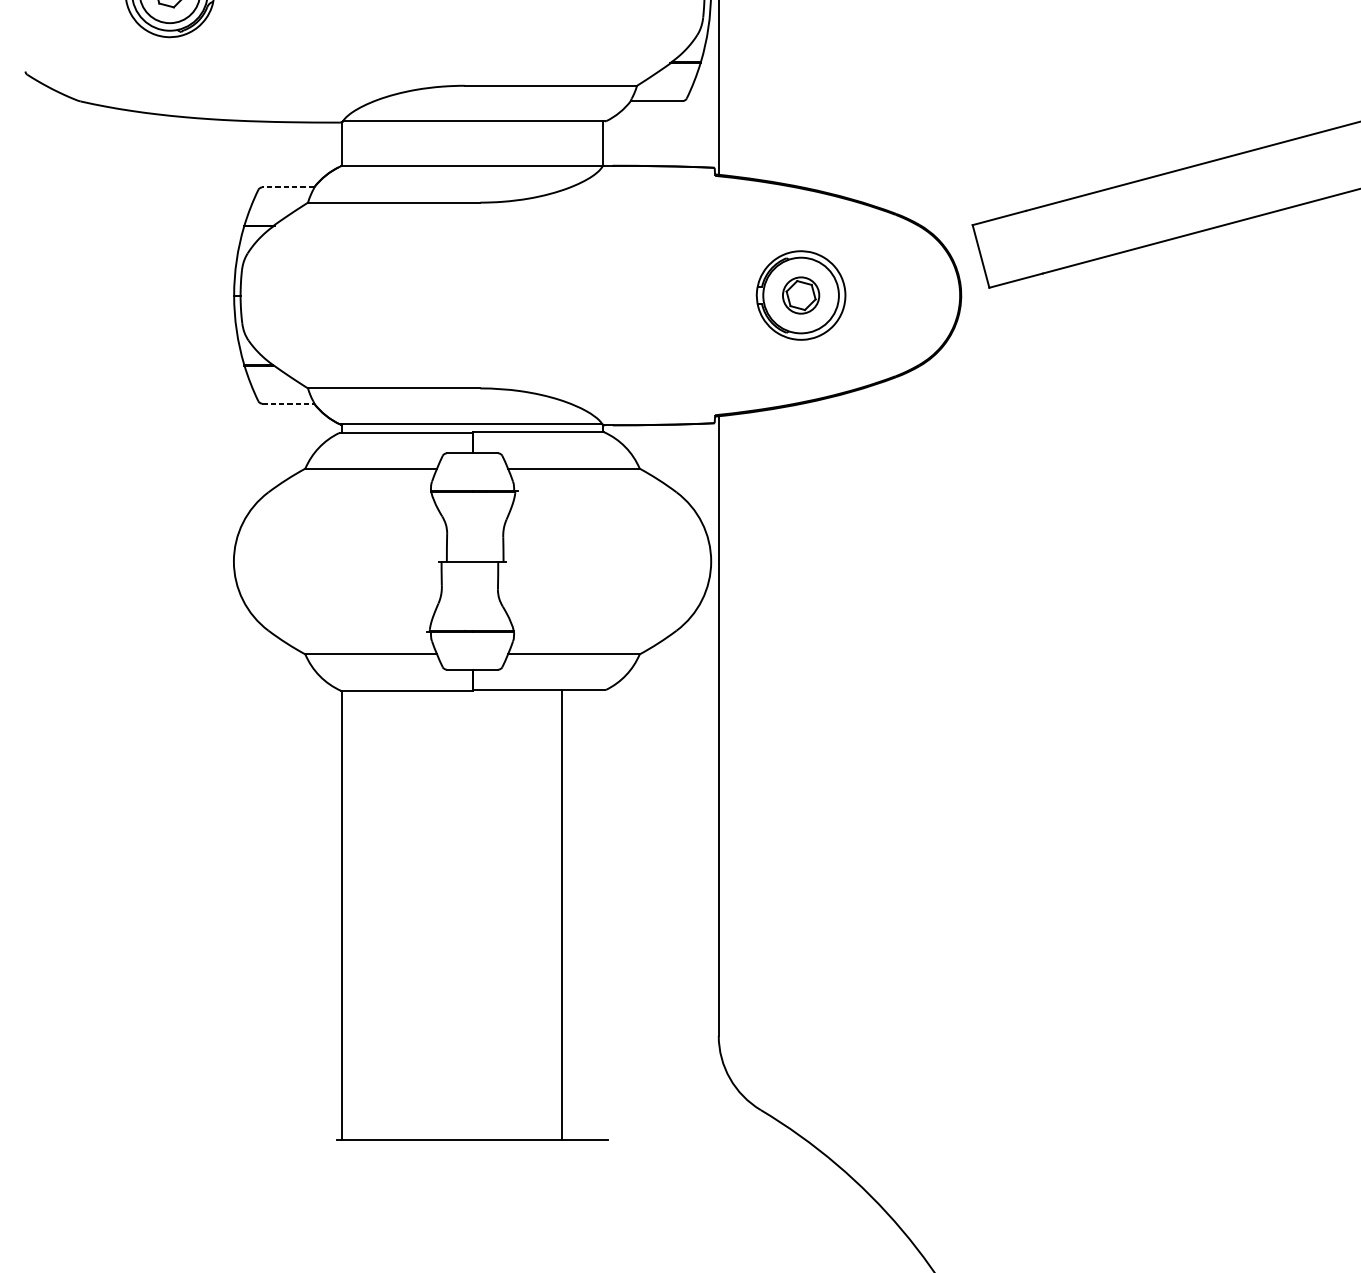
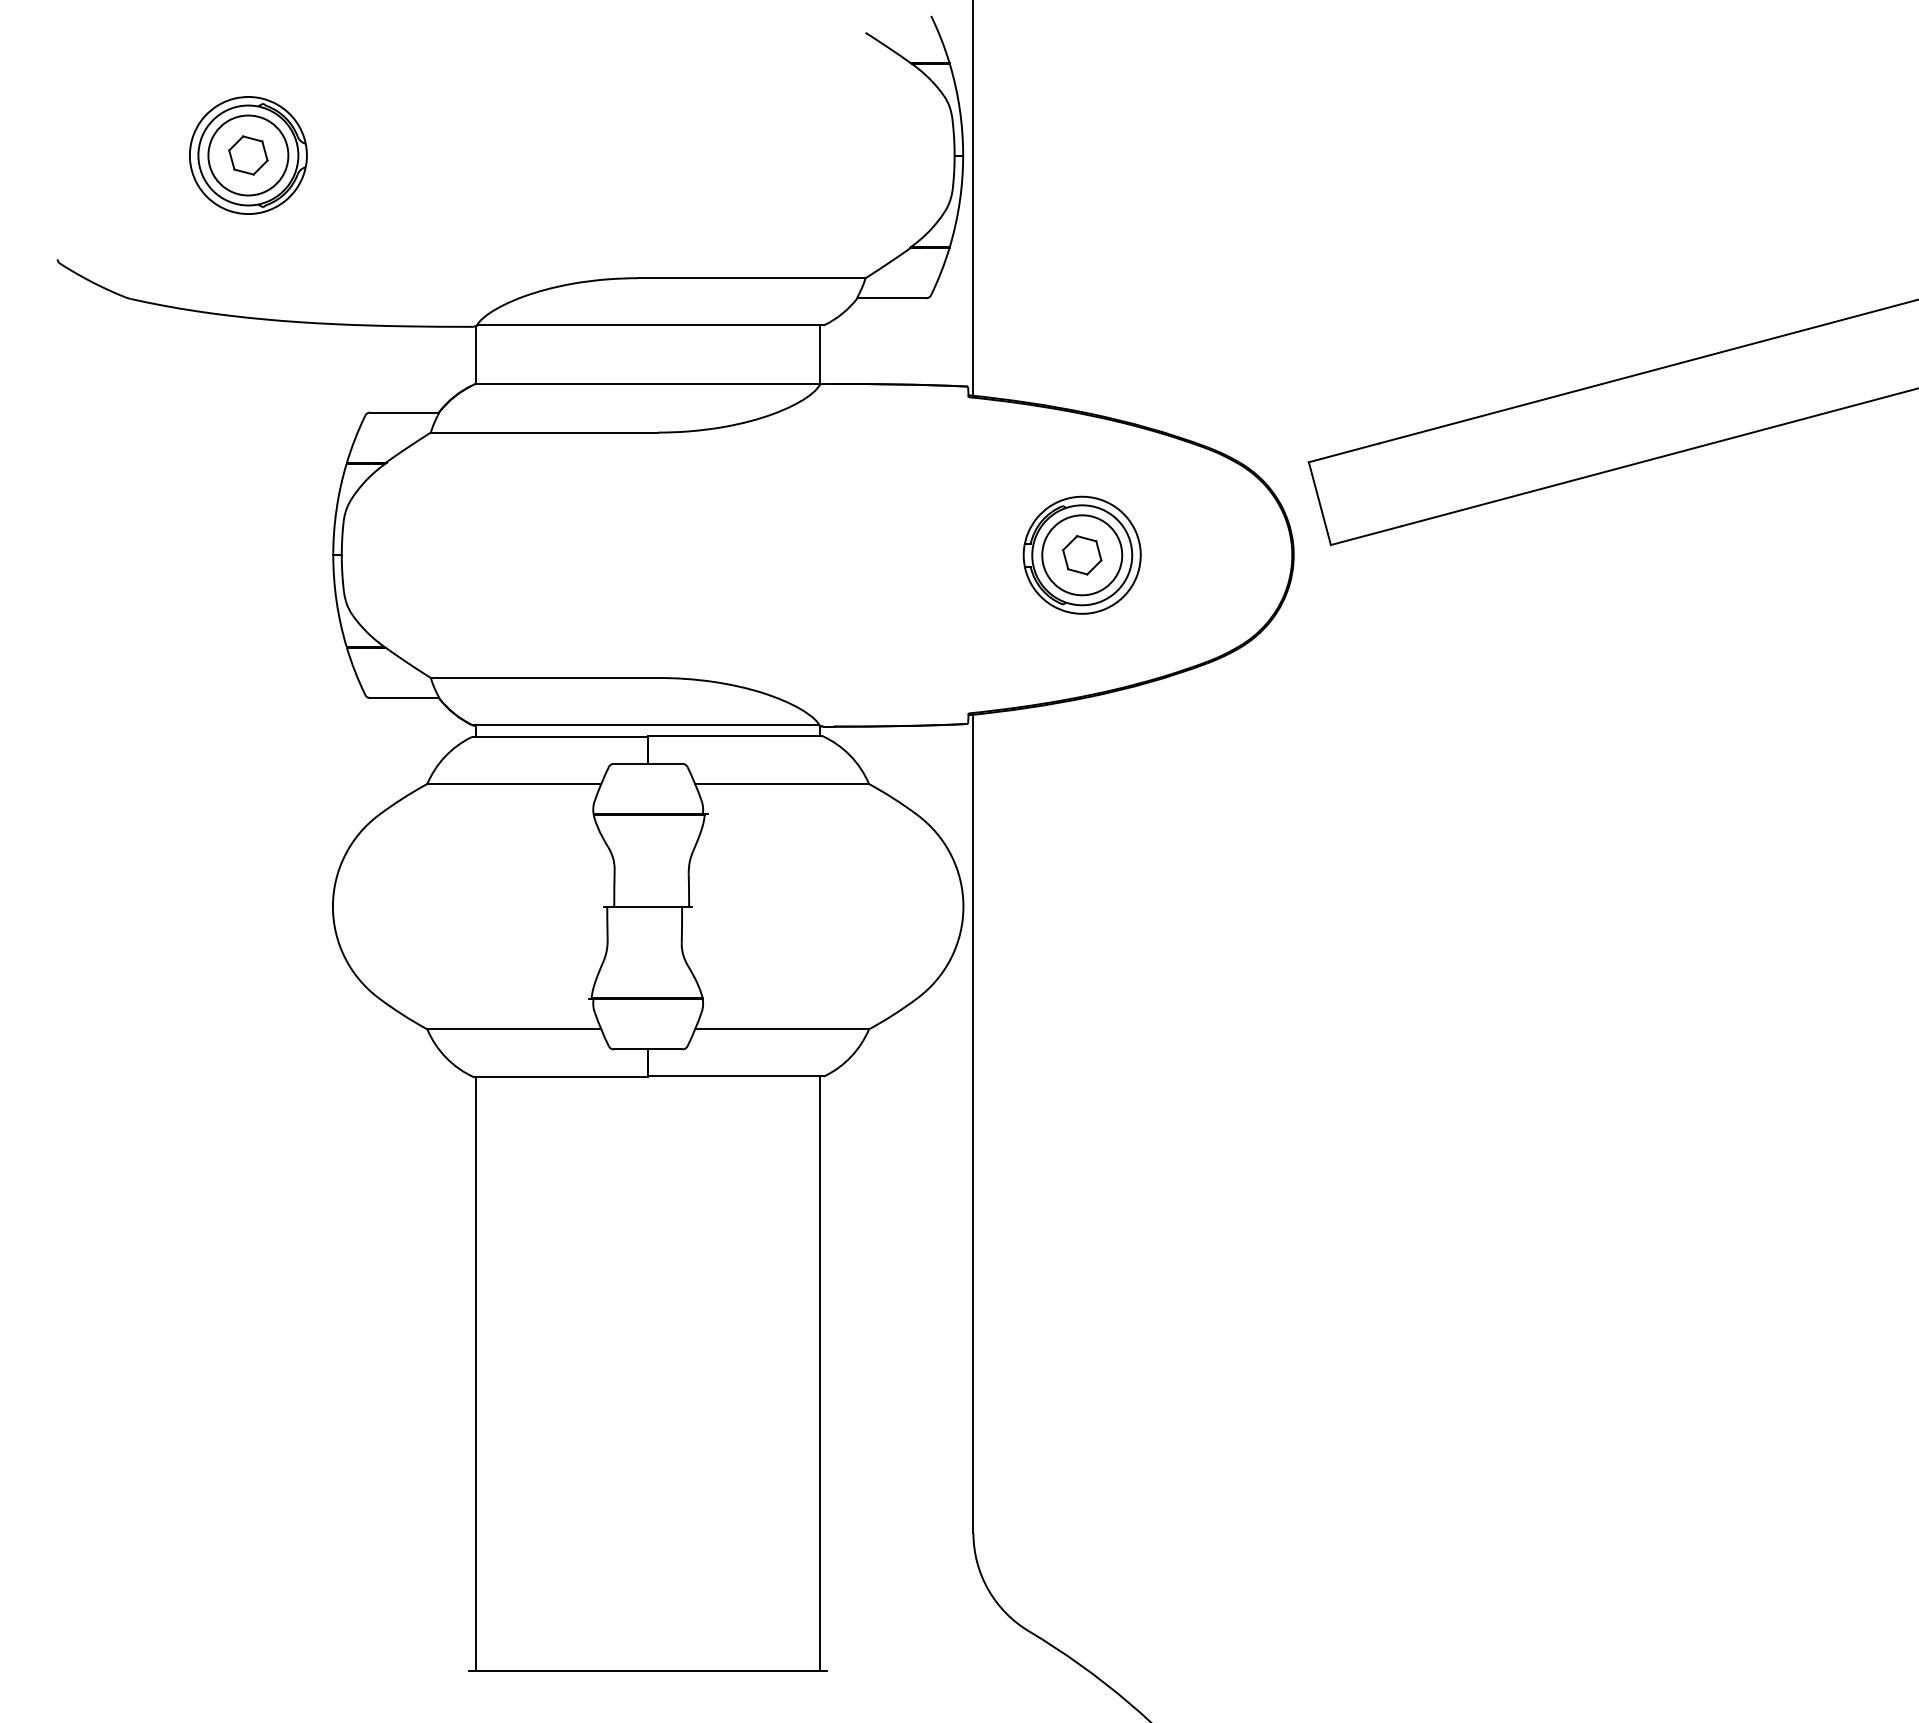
line: (288, 187) -> (404, 412), dashed -> solid
circle: (801, 295) -> (1082, 555), size x1.67
line: (288, 403) -> (405, 698), dashed -> solid
line: (562, 914) -> (820, 1373), moved

